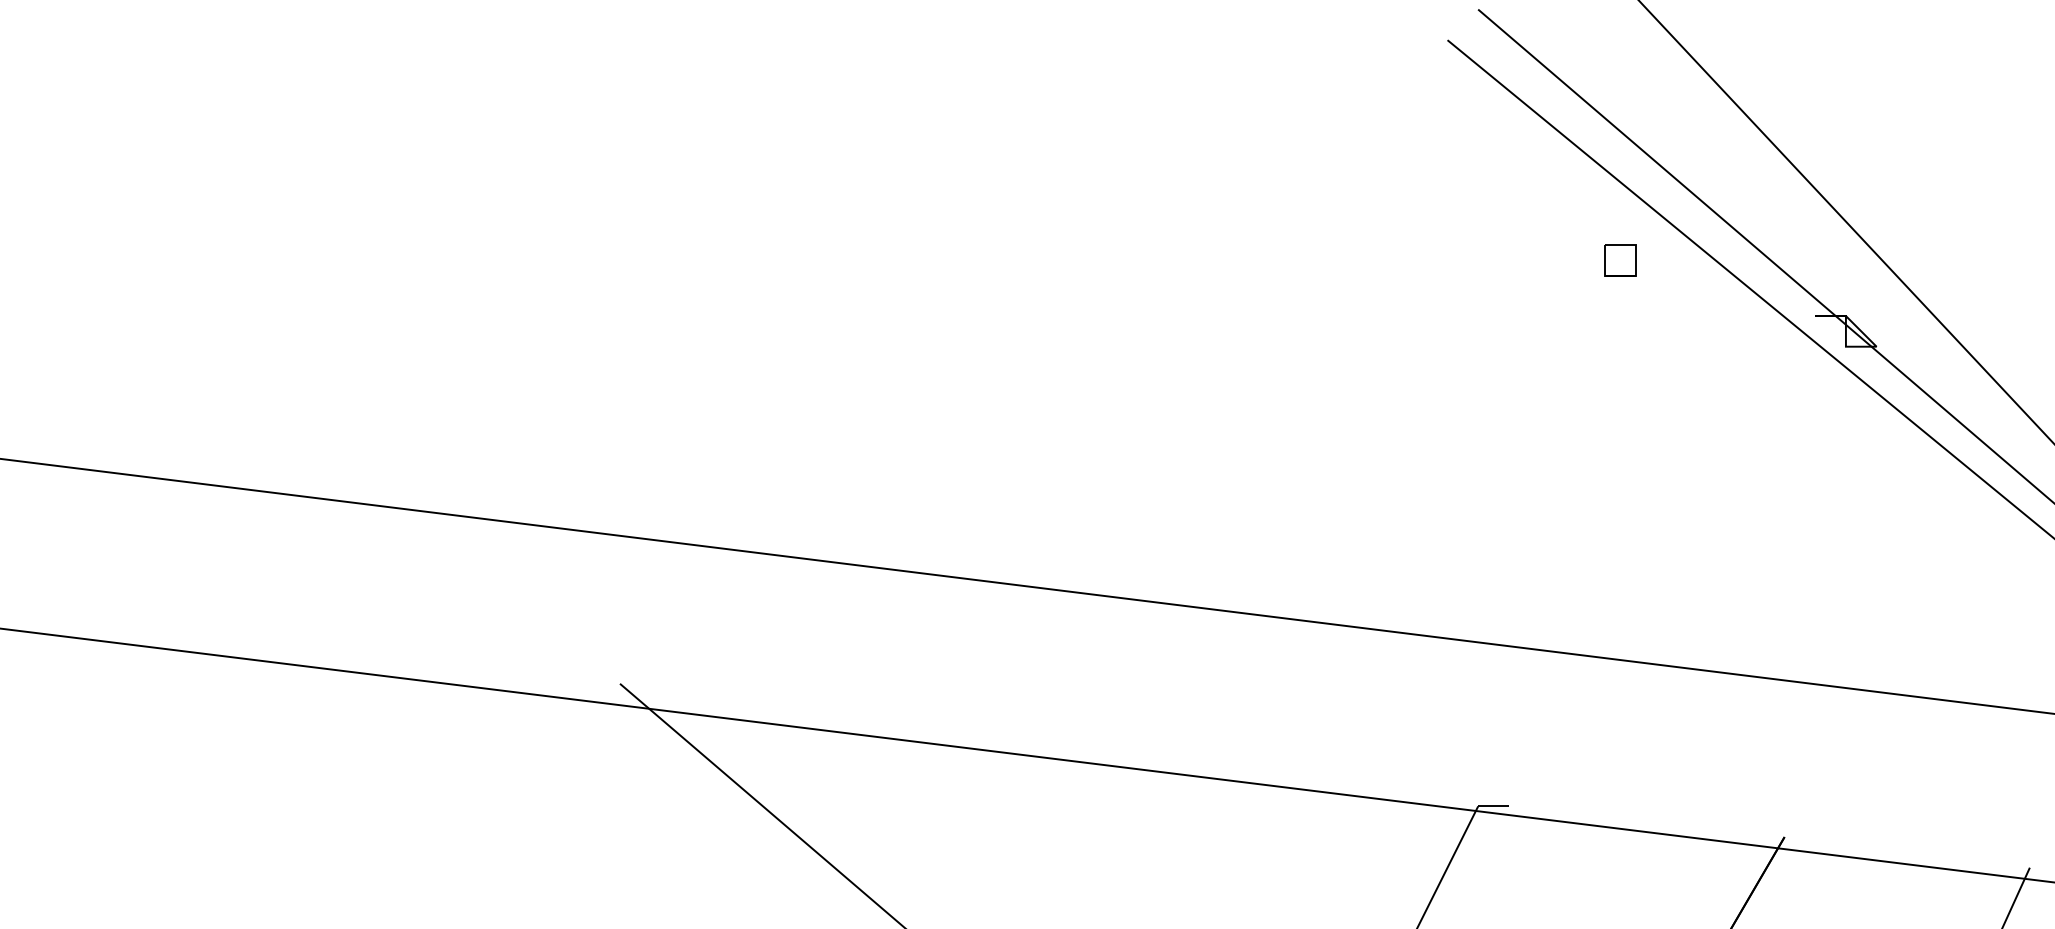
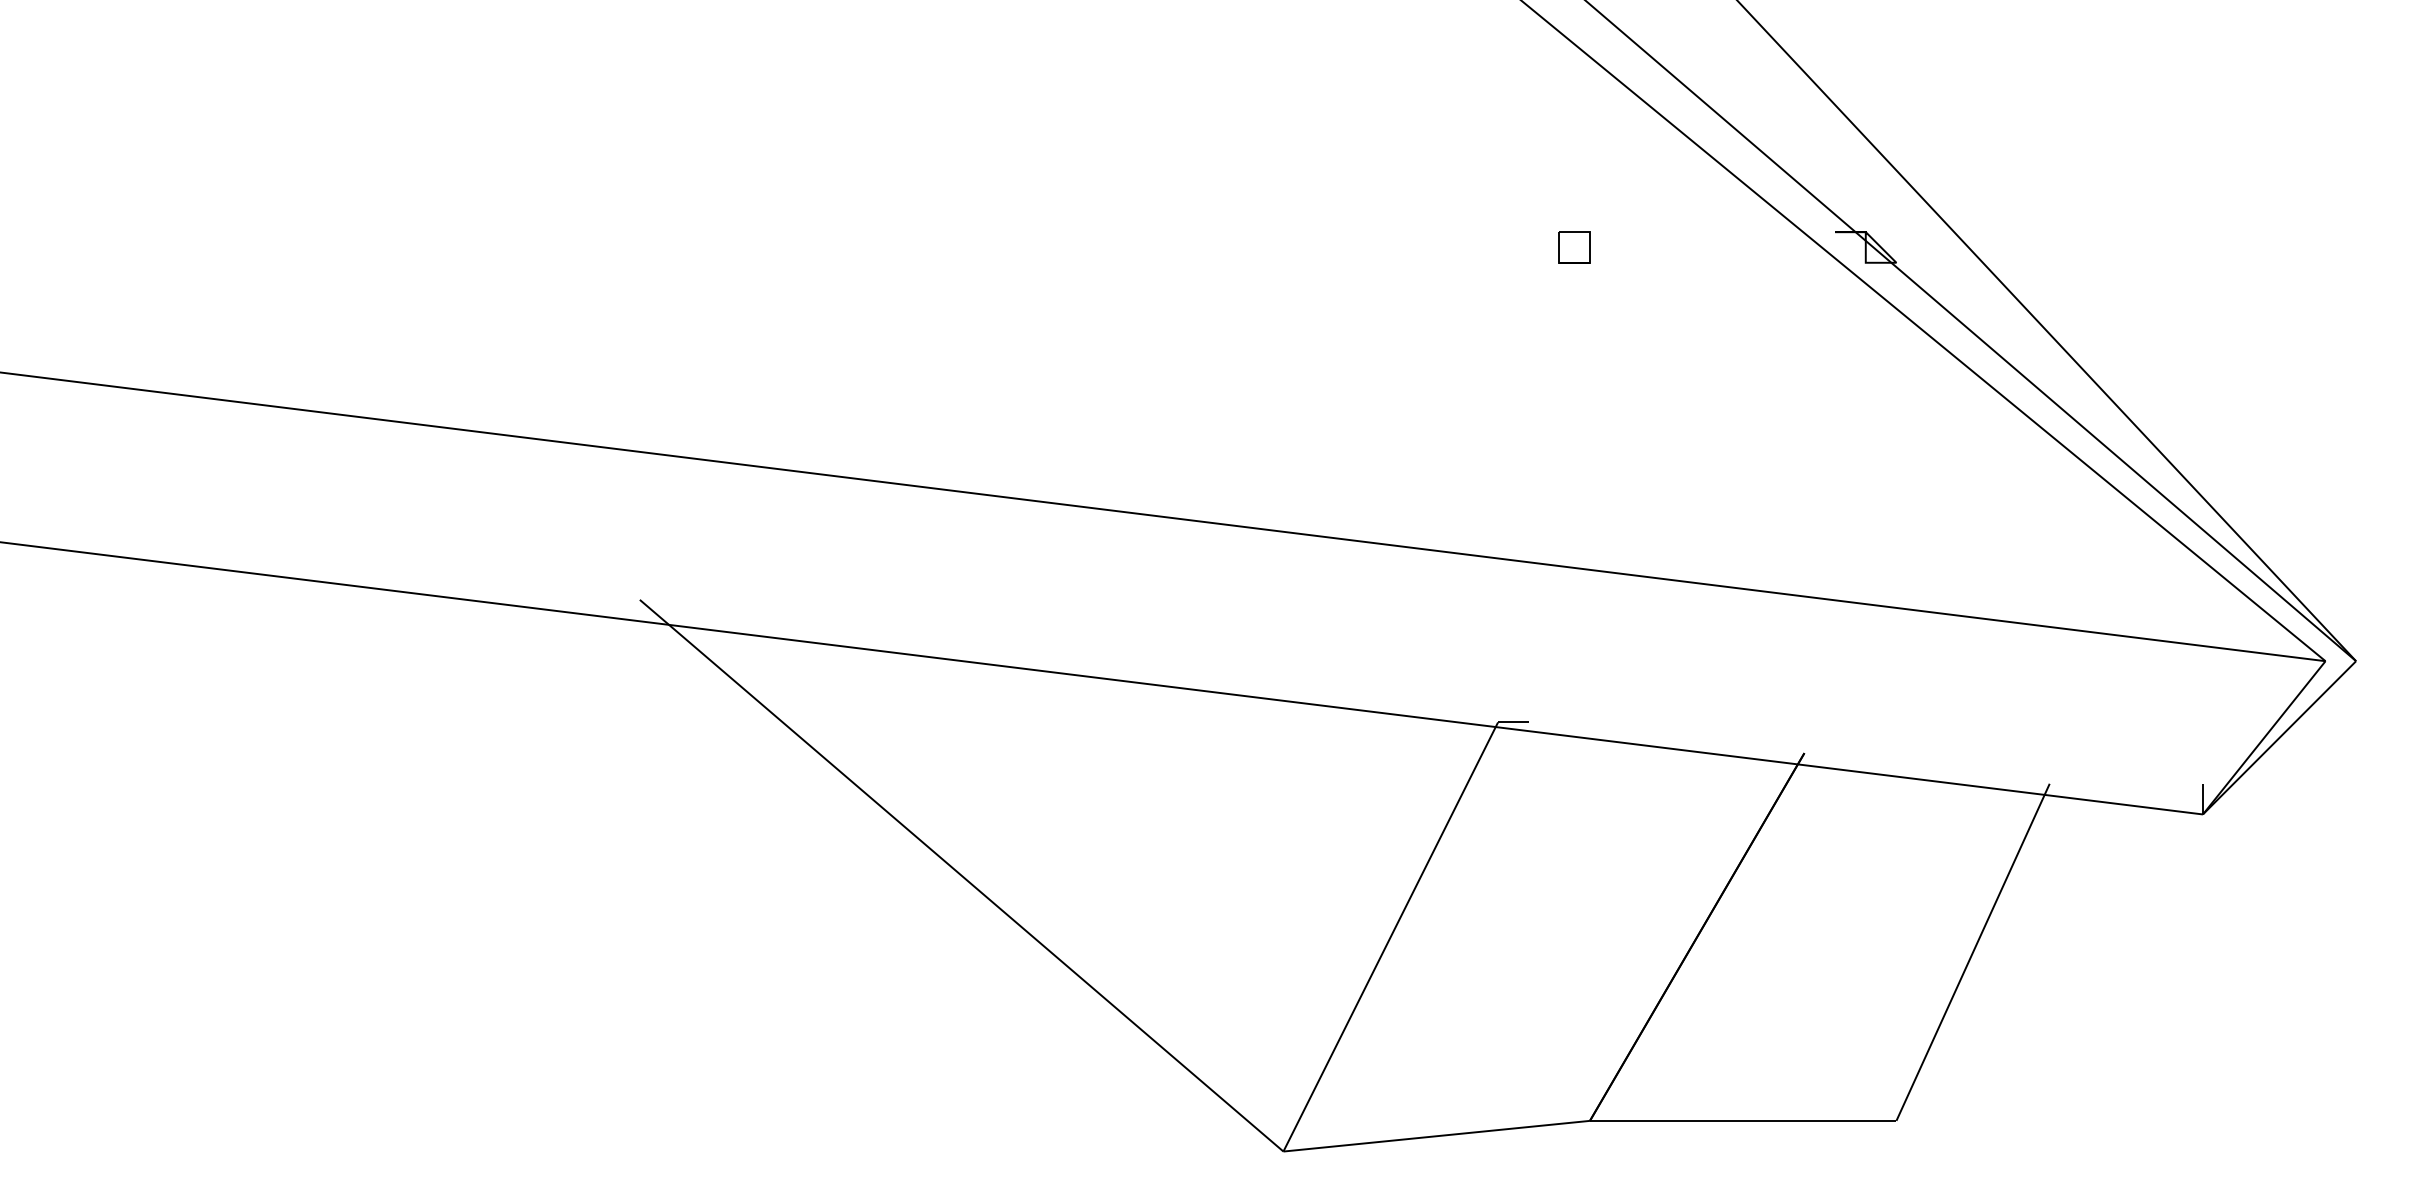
part: (1620, 260) -> (1574, 247), moved

